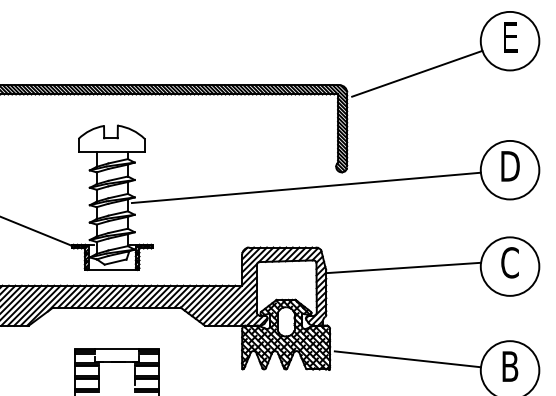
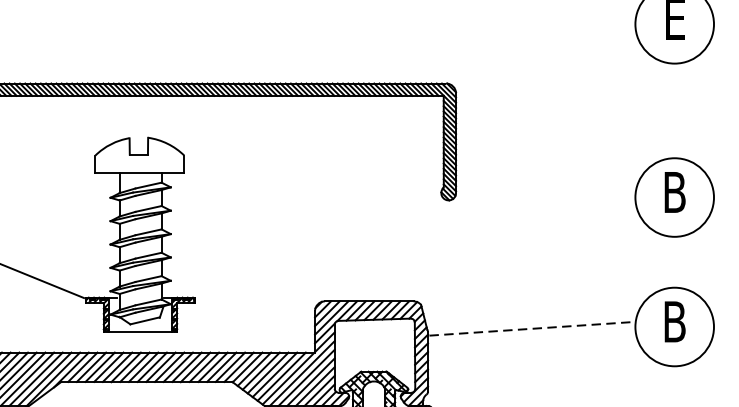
line: (417, 73) -> (550, 67), removed
text: (510, 166) -> (675, 192), D -> B
line: (305, 187) -> (400, 220), removed
text: (509, 262) -> (673, 321), C -> B
line: (404, 267) -> (532, 328), solid -> dashed

